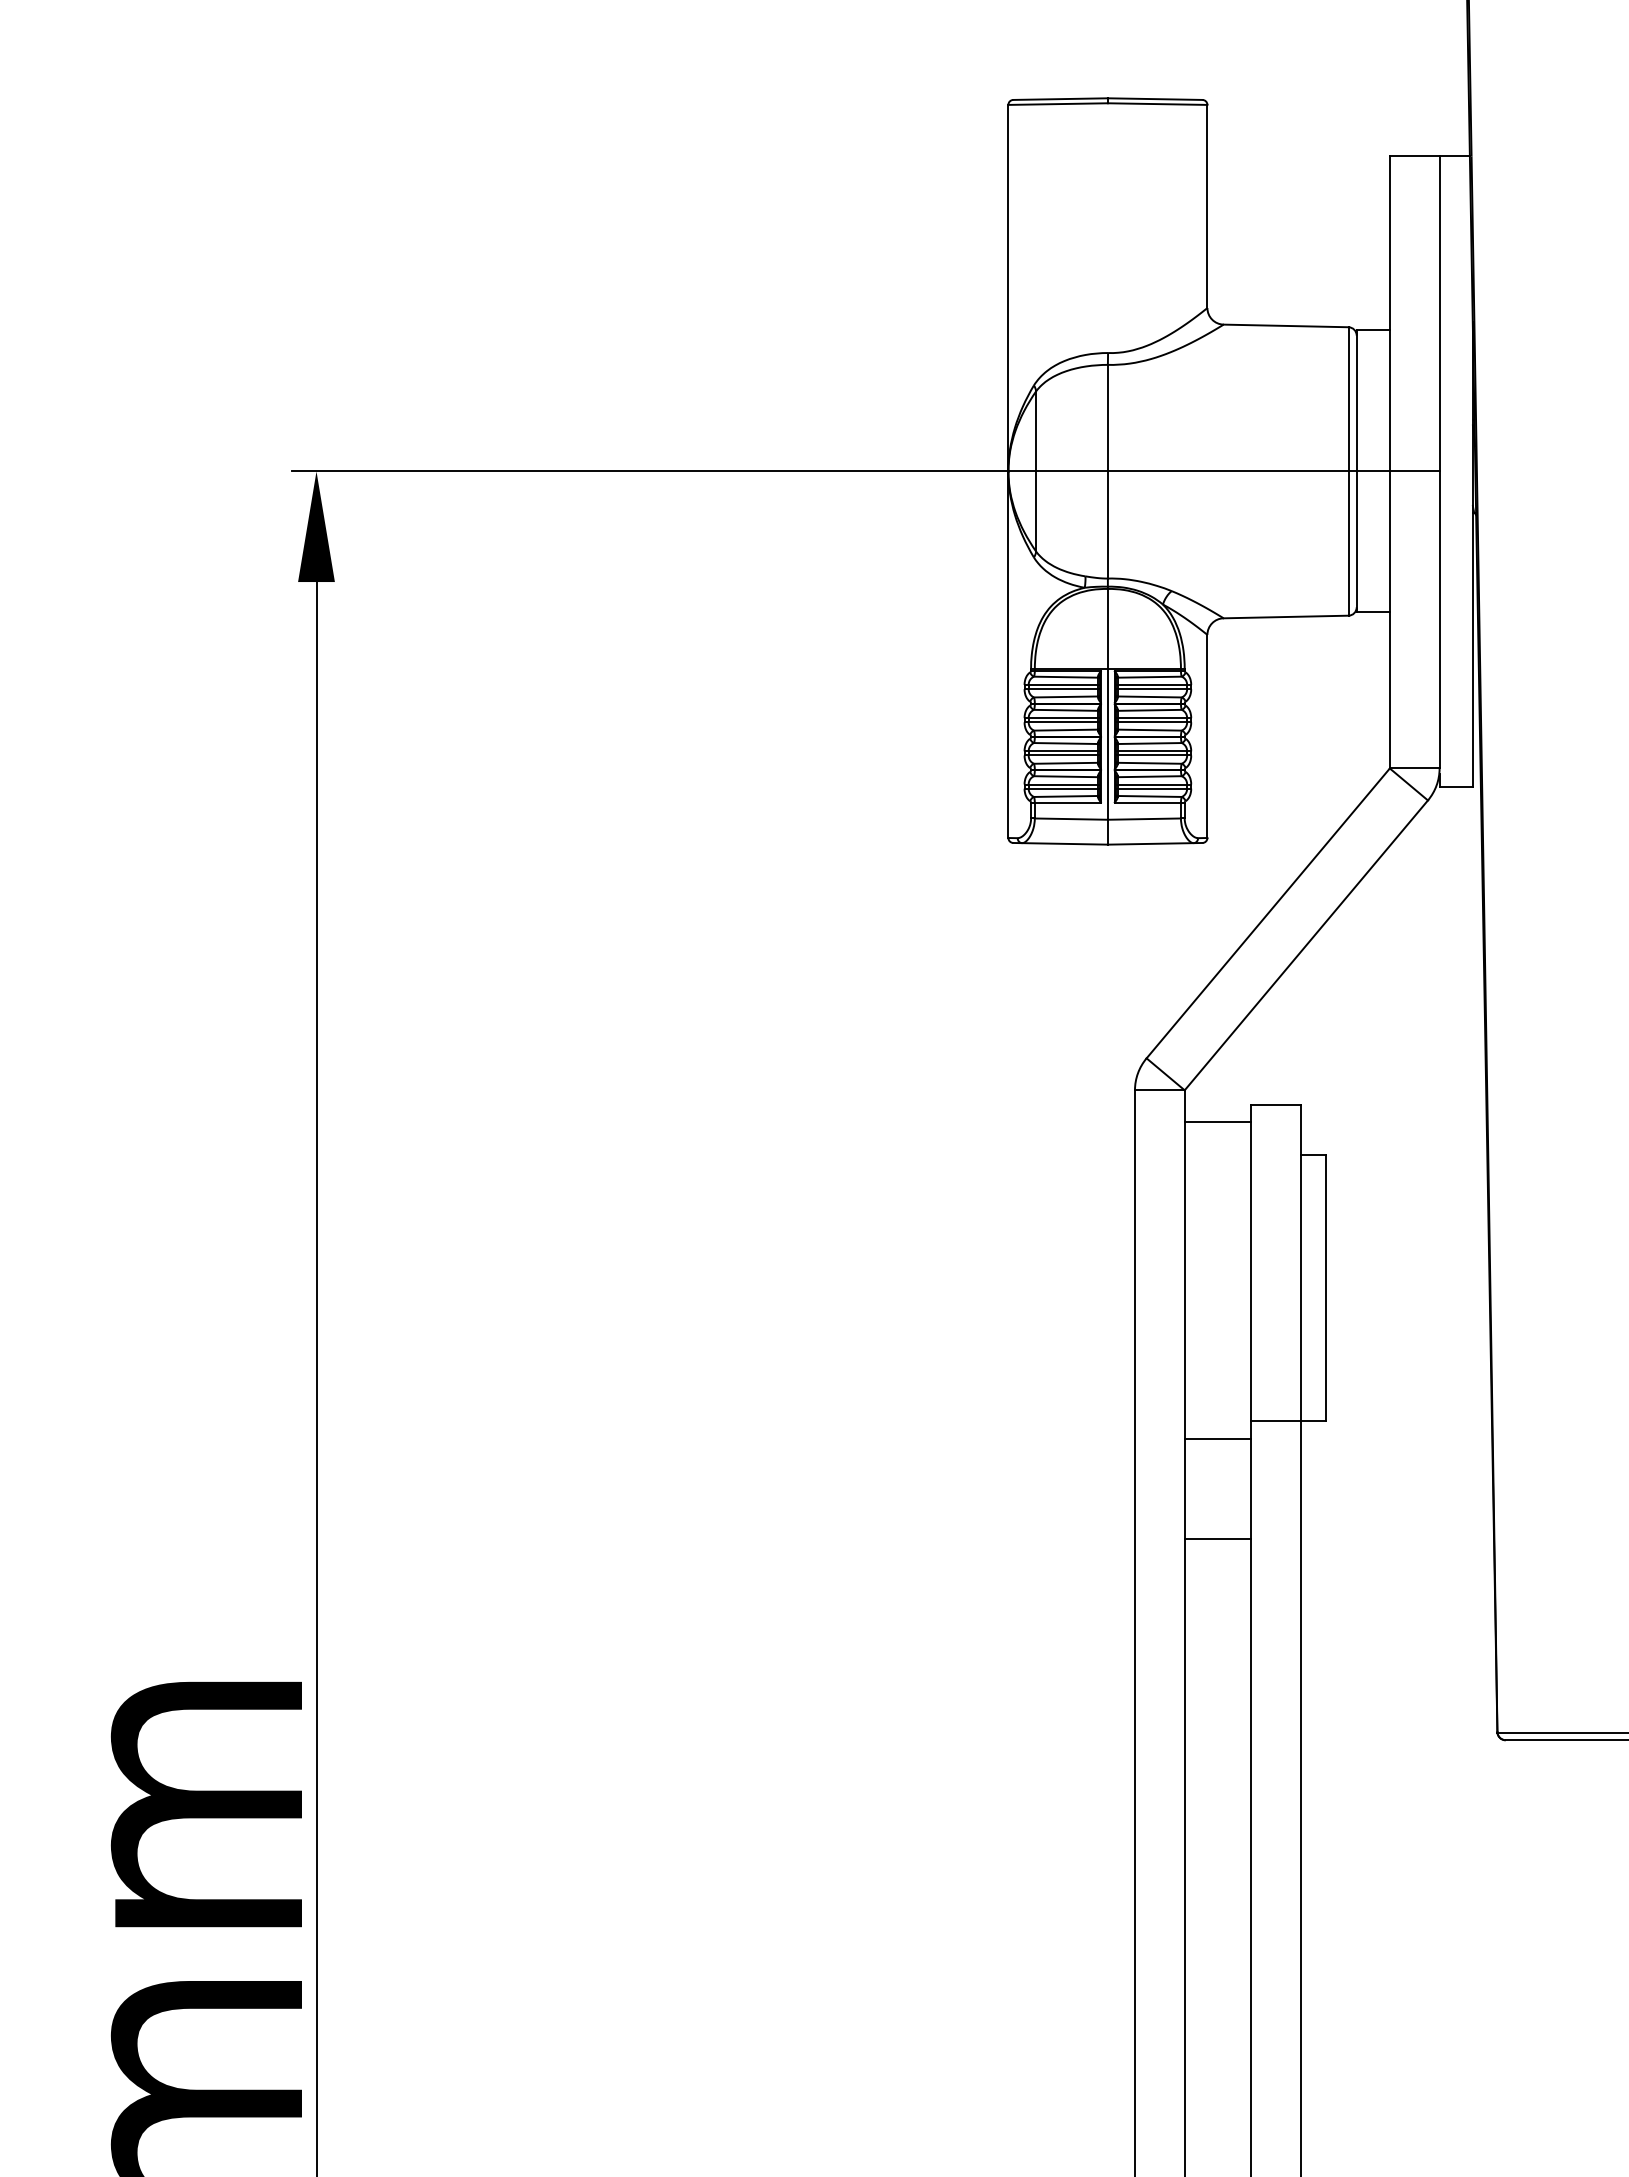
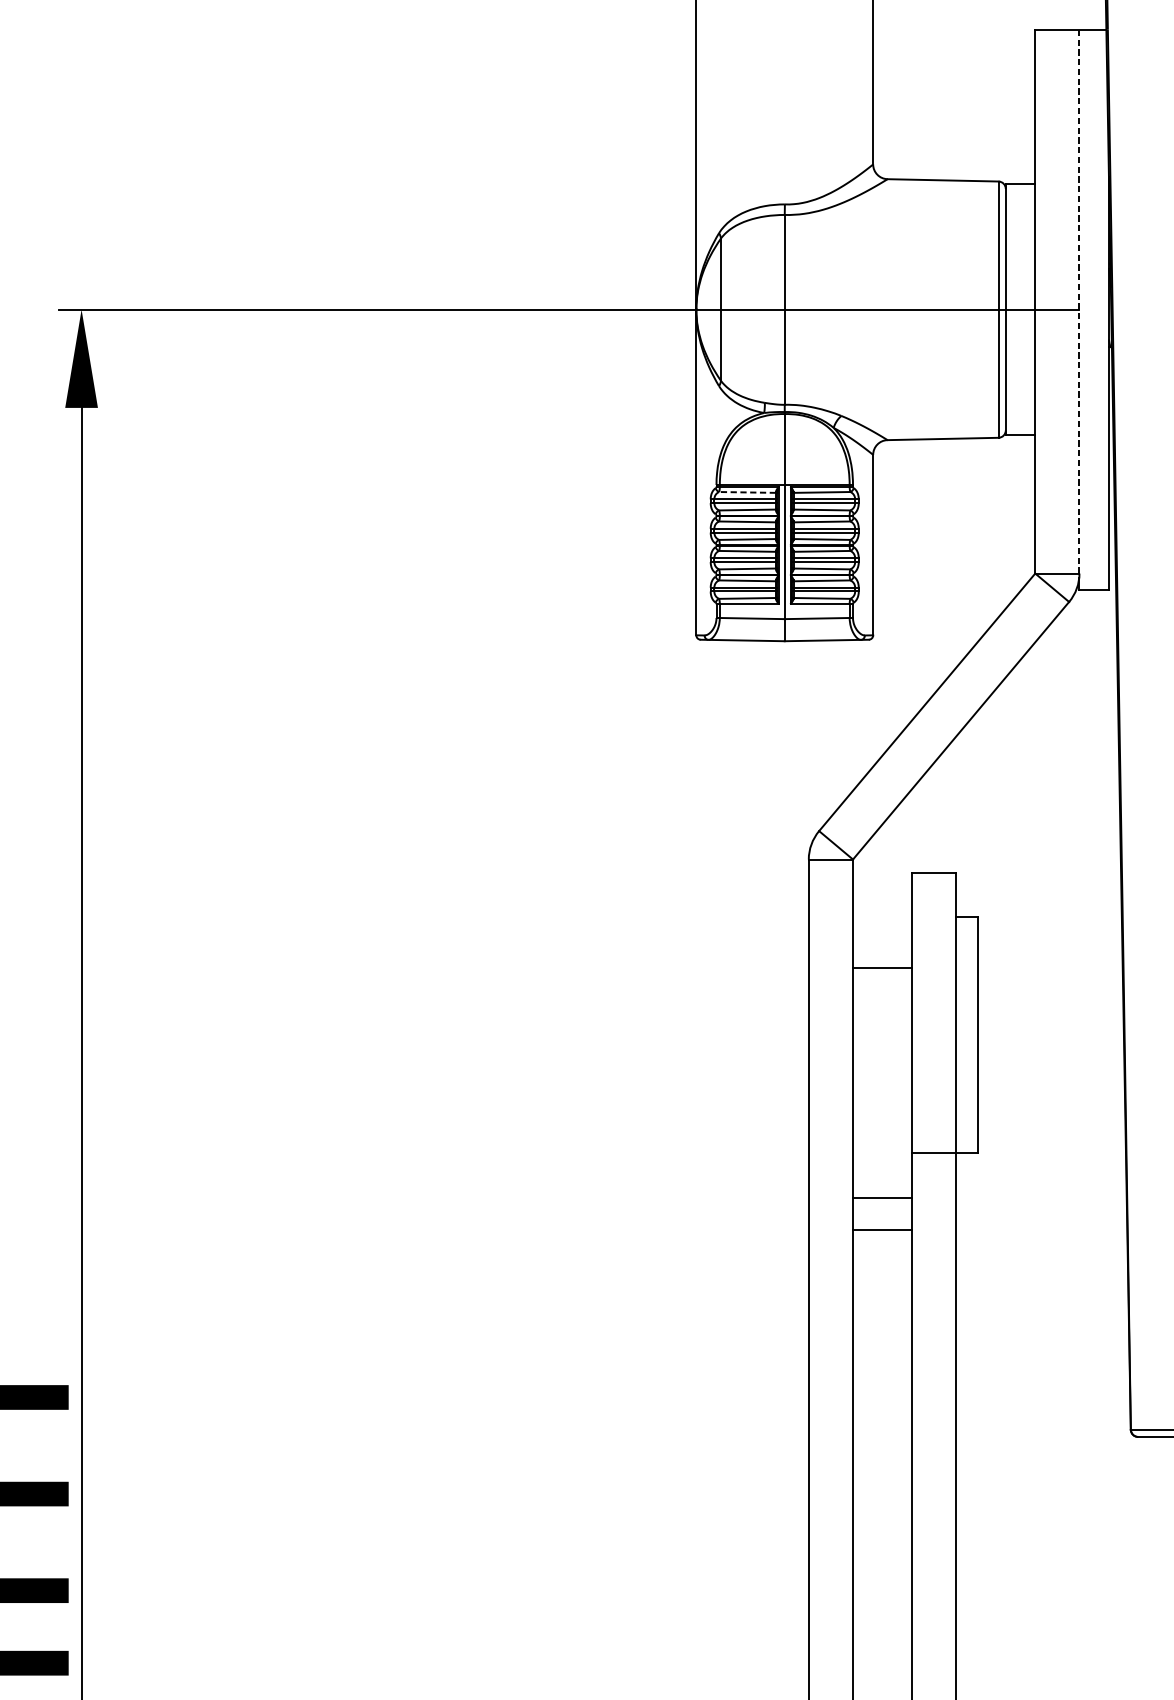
line: (1439, 461) -> (1079, 300), solid -> dashed
line: (1065, 677) -> (747, 492), solid -> dashed
line: (1217, 1121) -> (882, 967), moved
line: (1217, 1439) -> (882, 1230), moved
line: (1217, 1538) -> (882, 1198), moved

